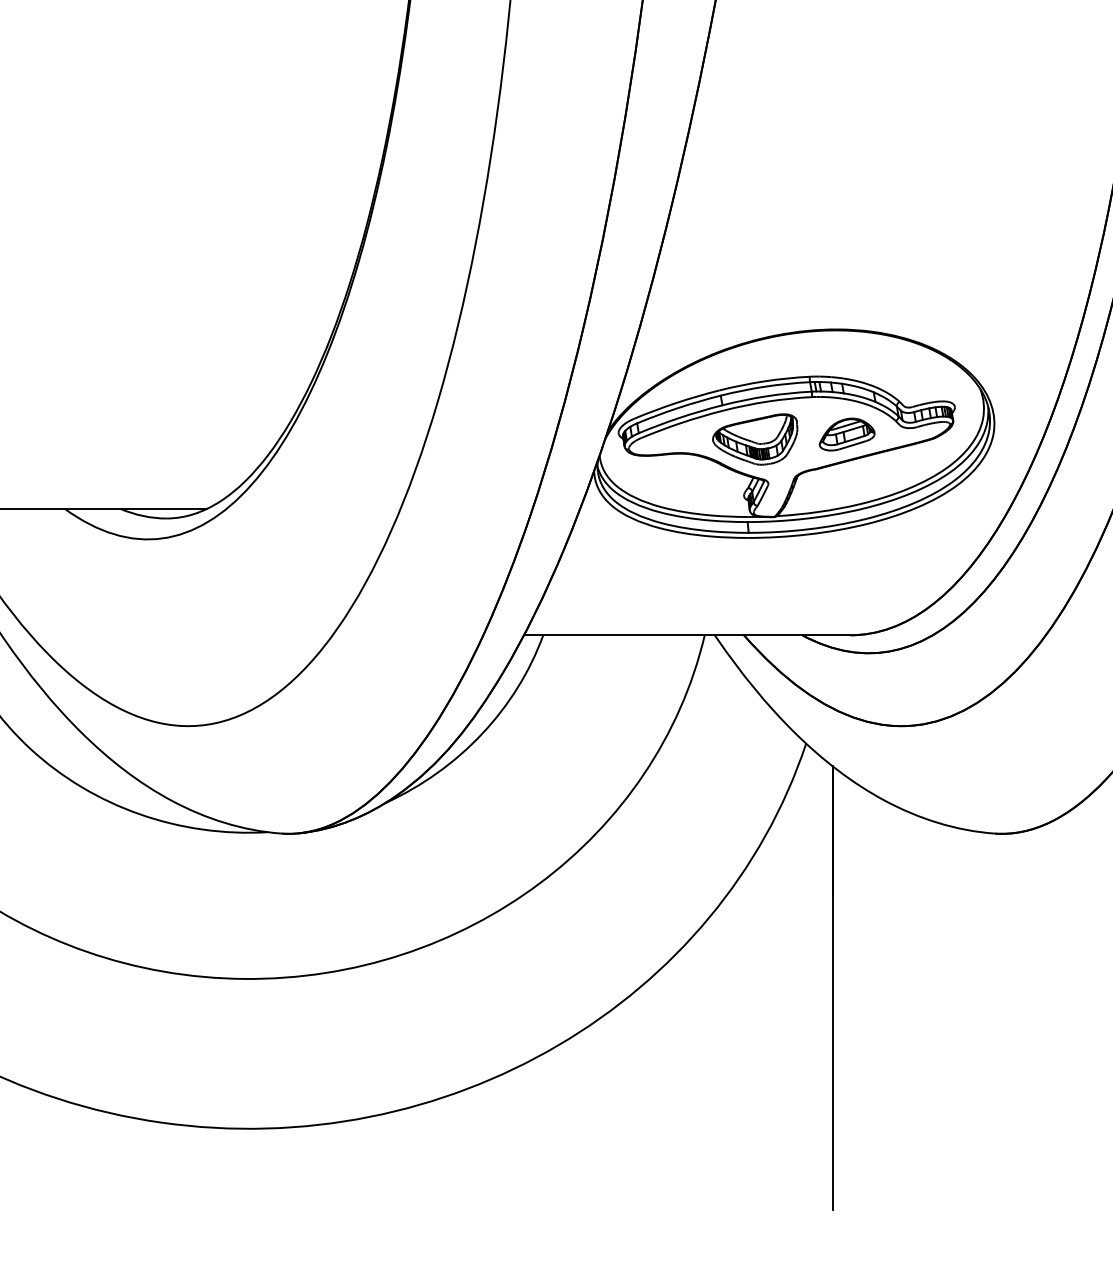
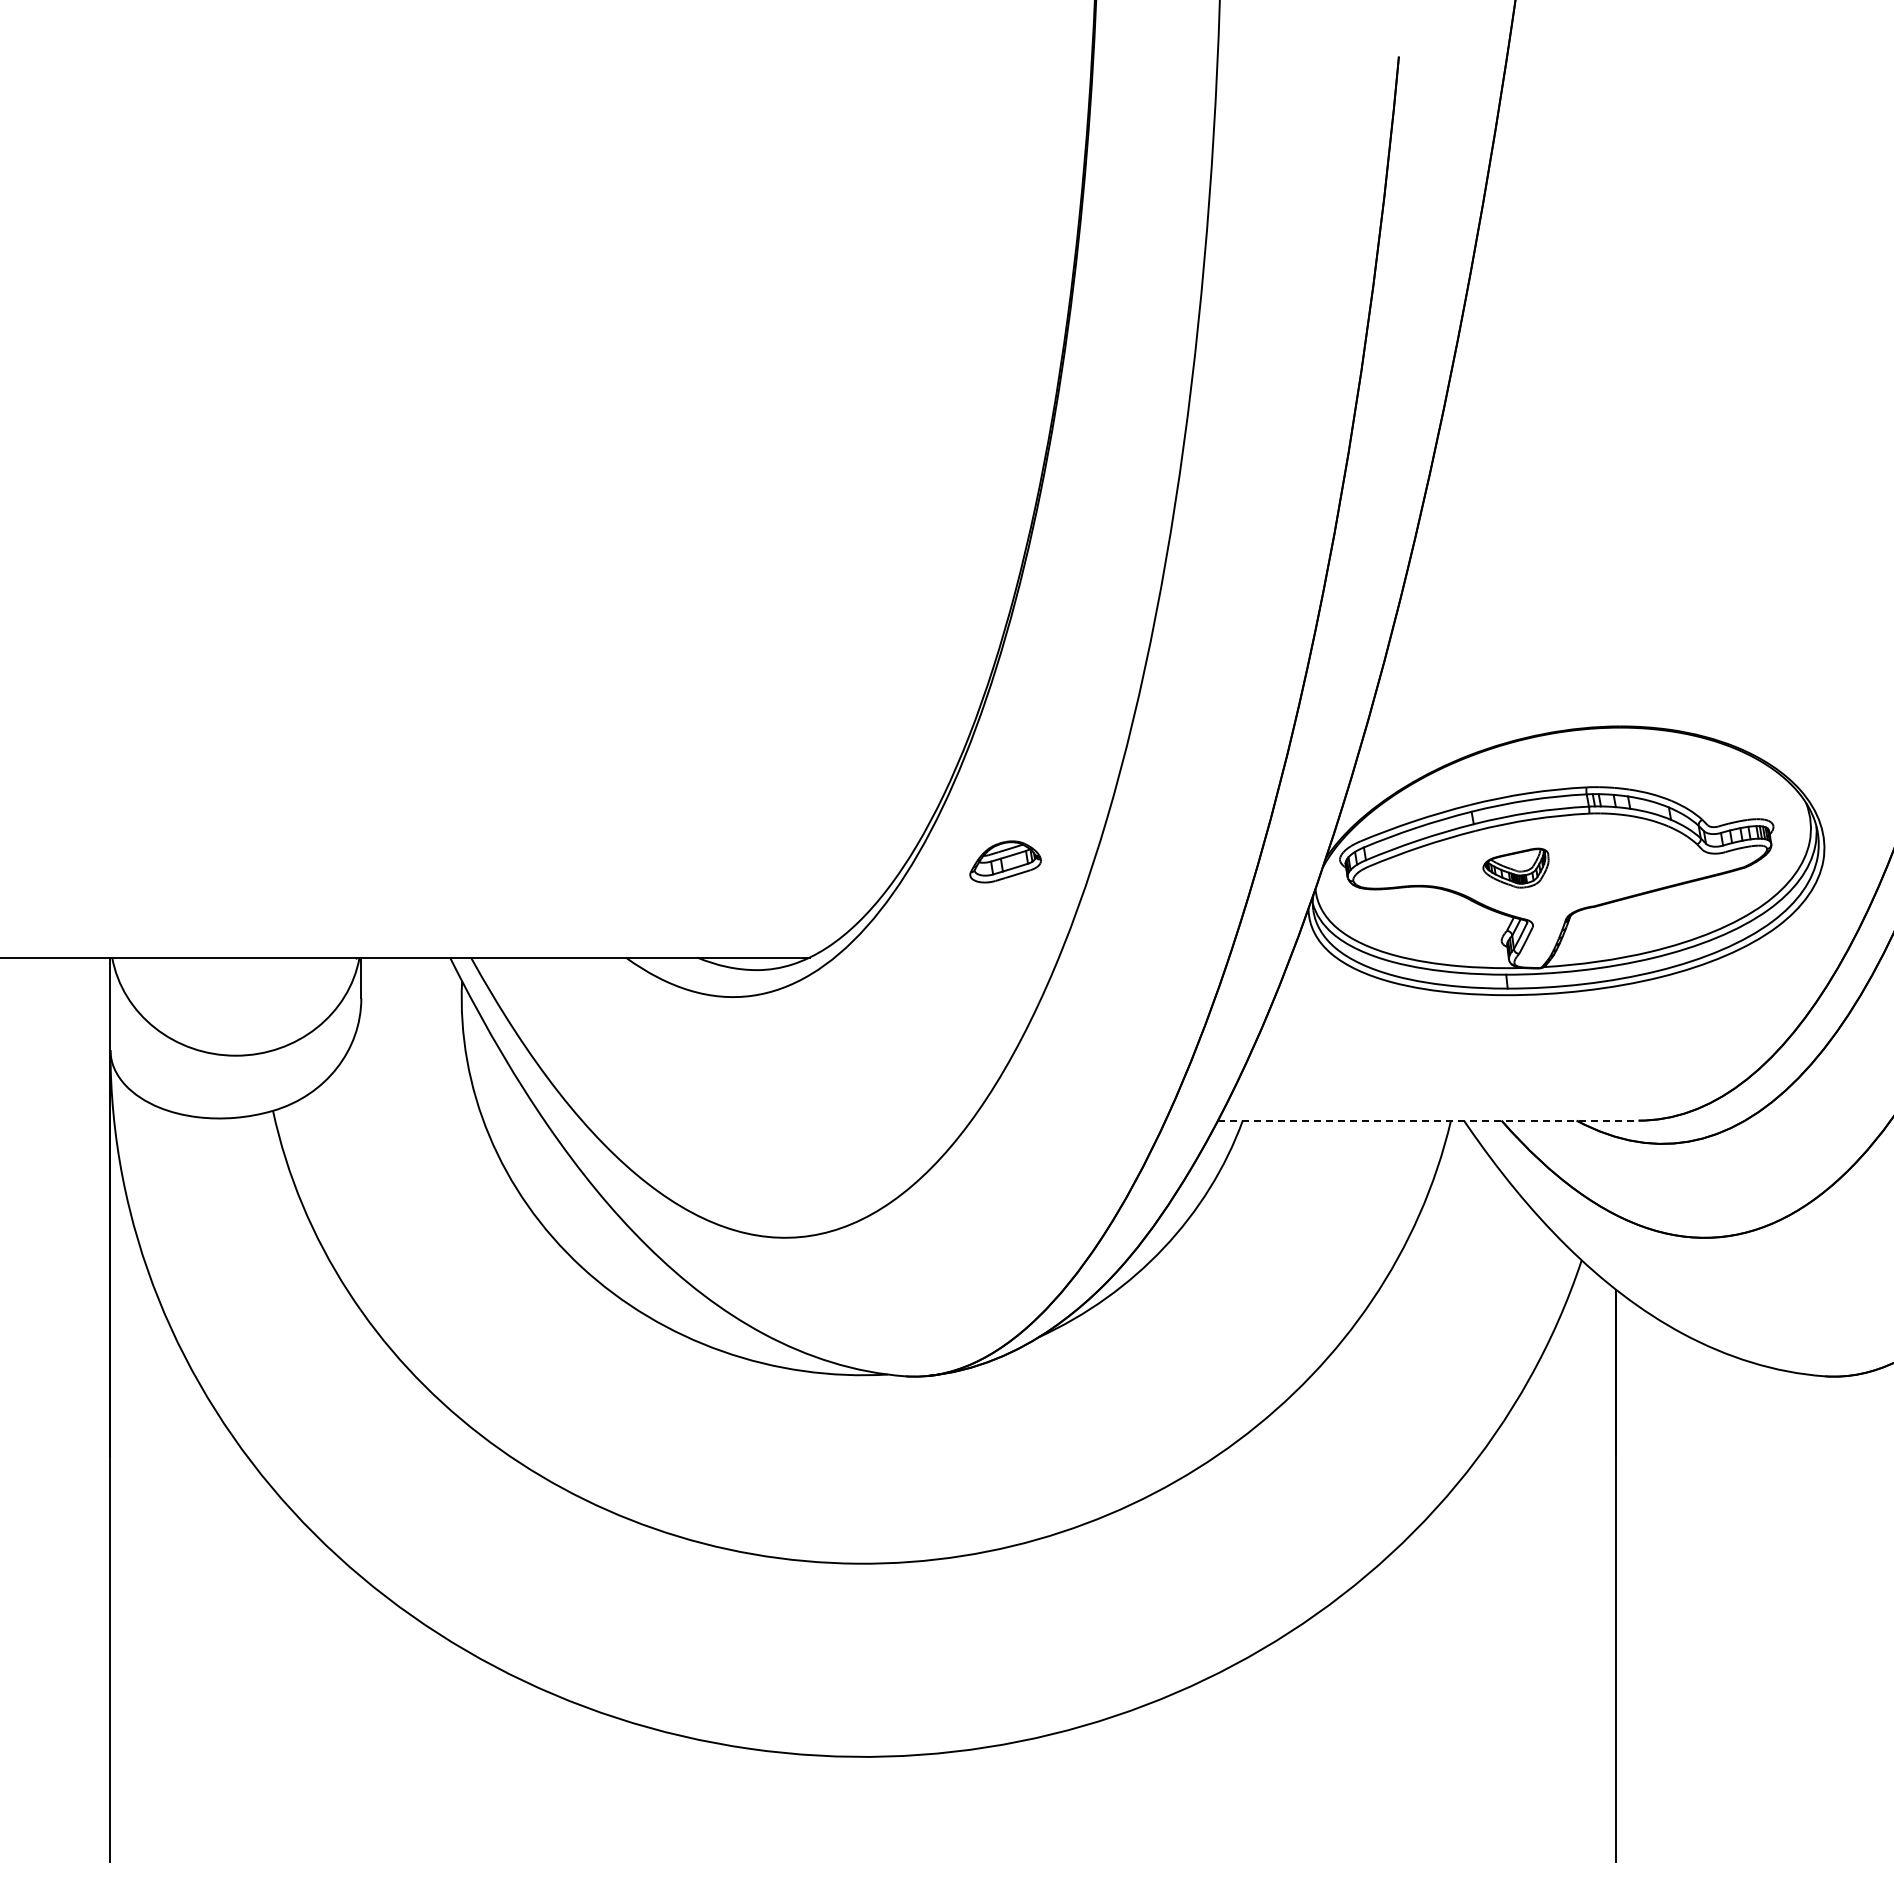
part: (847, 434) -> (1005, 861), moved
part: (754, 438) -> (1515, 867), size x0.6
line: (687, 635) -> (1428, 1120), solid -> dashed

